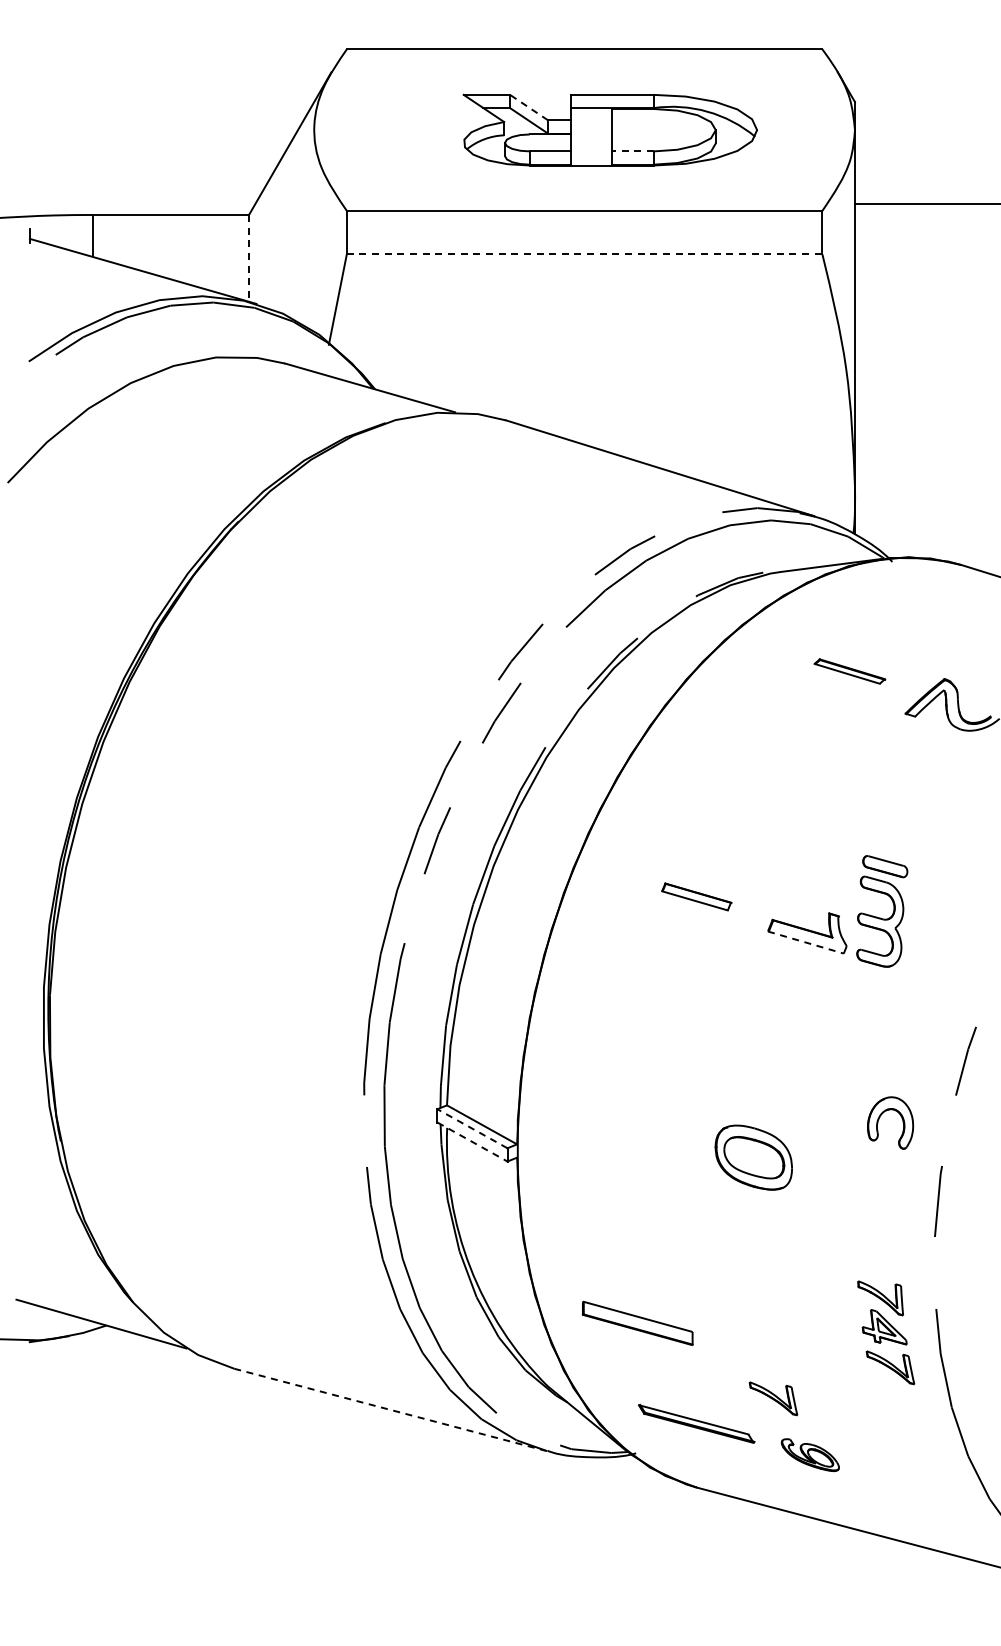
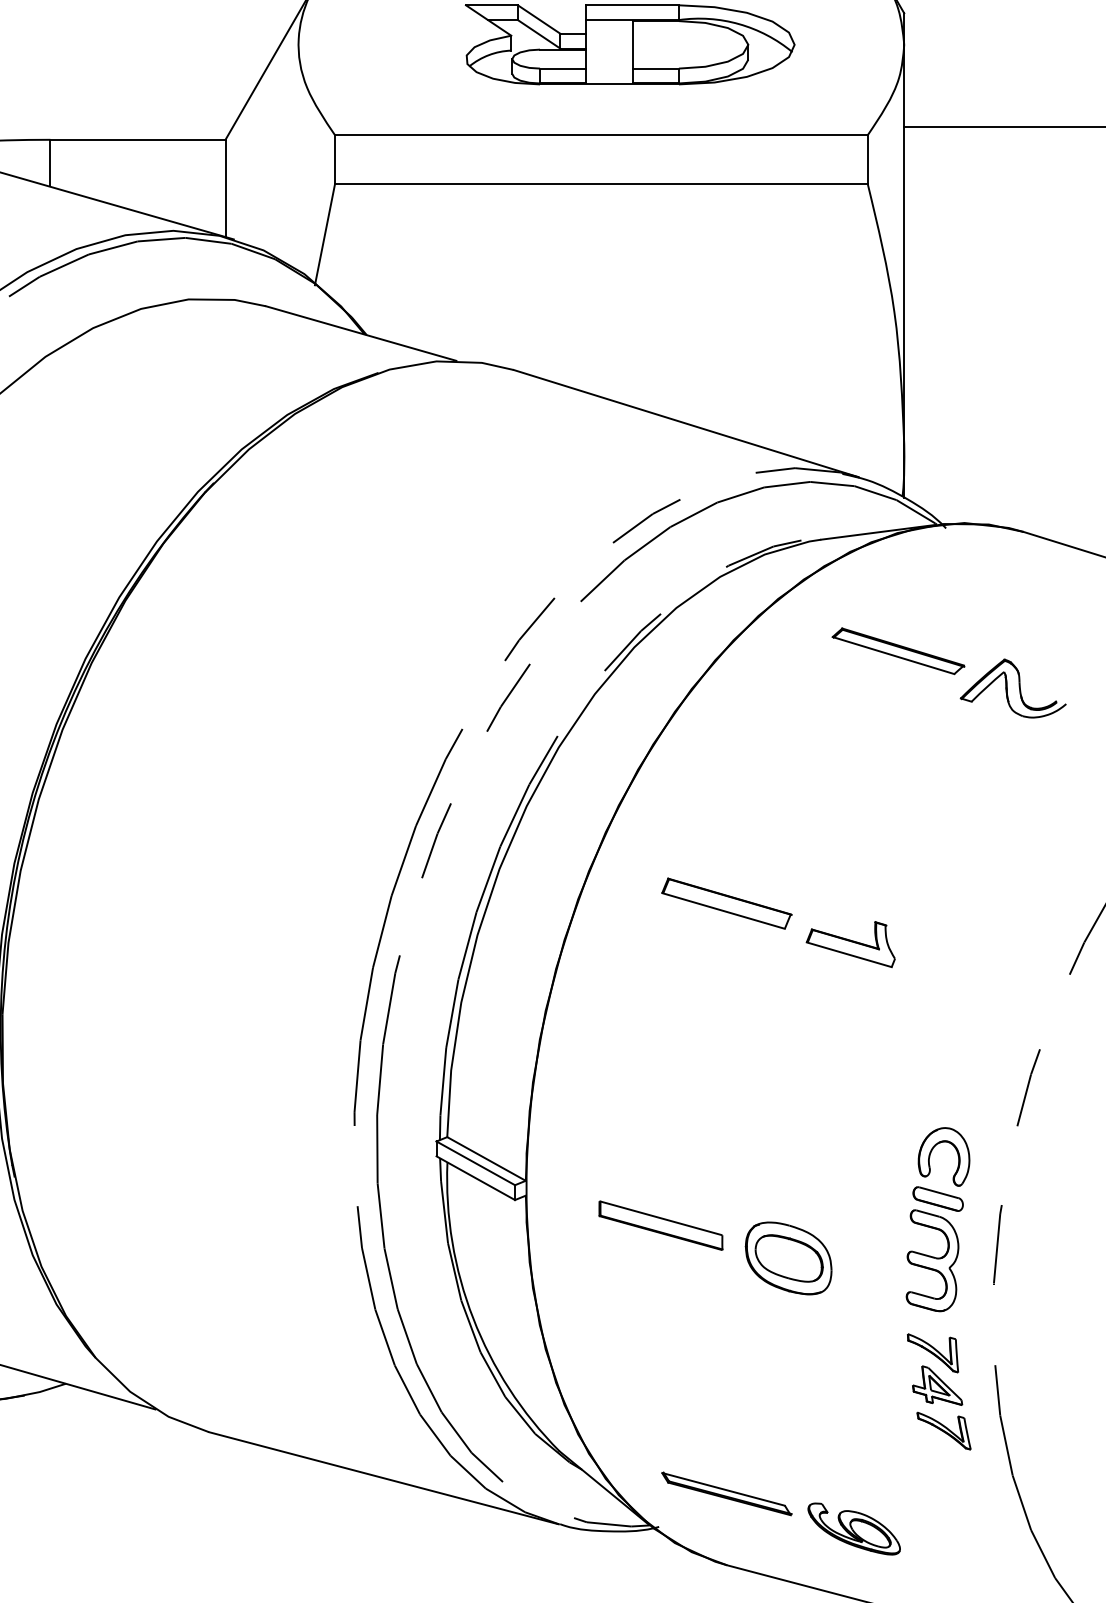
line: (529, 107) -> (539, 19), dashed -> solid
line: (633, 151) -> (656, 68), dashed -> solid
line: (584, 254) -> (601, 184), dashed -> solid
line: (249, 258) -> (226, 188), dashed -> solid
part: (849, 671) -> (898, 651), size x1.67
part: (696, 896) -> (726, 903), size x1.67
part: (880, 917) -> (932, 1256), moved
line: (806, 942) -> (849, 954), dashed -> solid
line: (472, 1128) -> (475, 1163), dashed -> solid
line: (472, 1142) -> (475, 1178), dashed -> solid
part: (753, 1157) -> (788, 1258), moved
part: (637, 1322) -> (660, 1224), moved
part: (773, 1398) -> (812, 1465), removed
line: (390, 1409) -> (383, 1477), dashed -> solid
part: (810, 1454) -> (854, 1528), size x1.43

